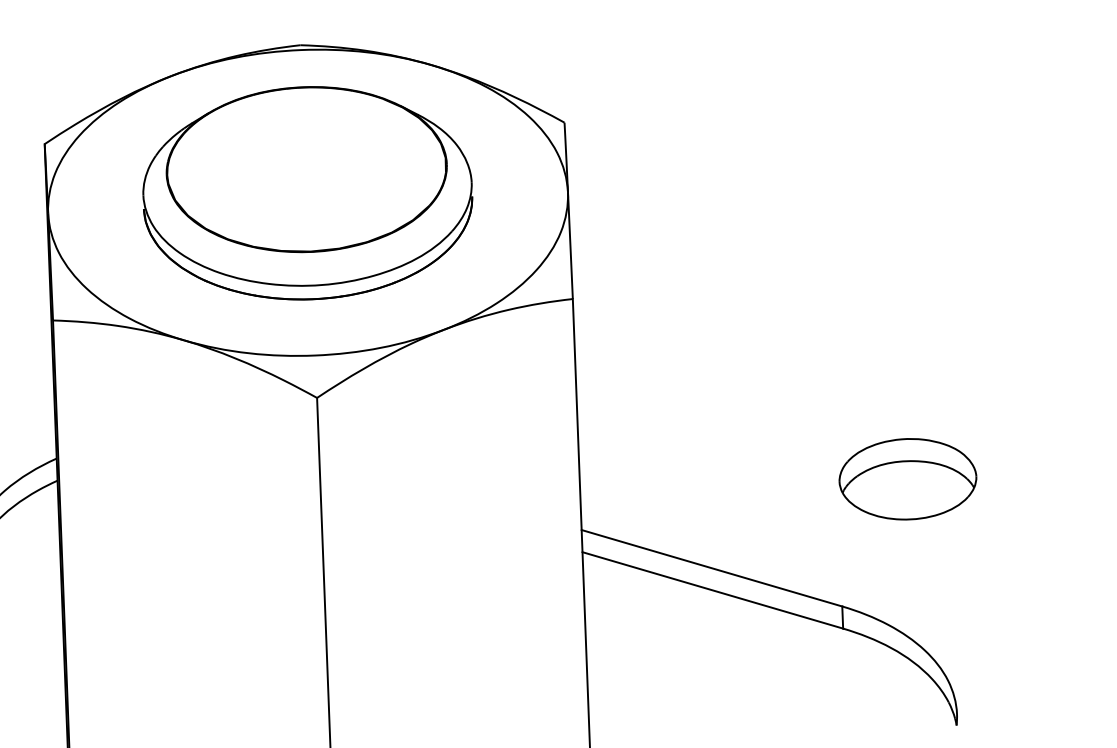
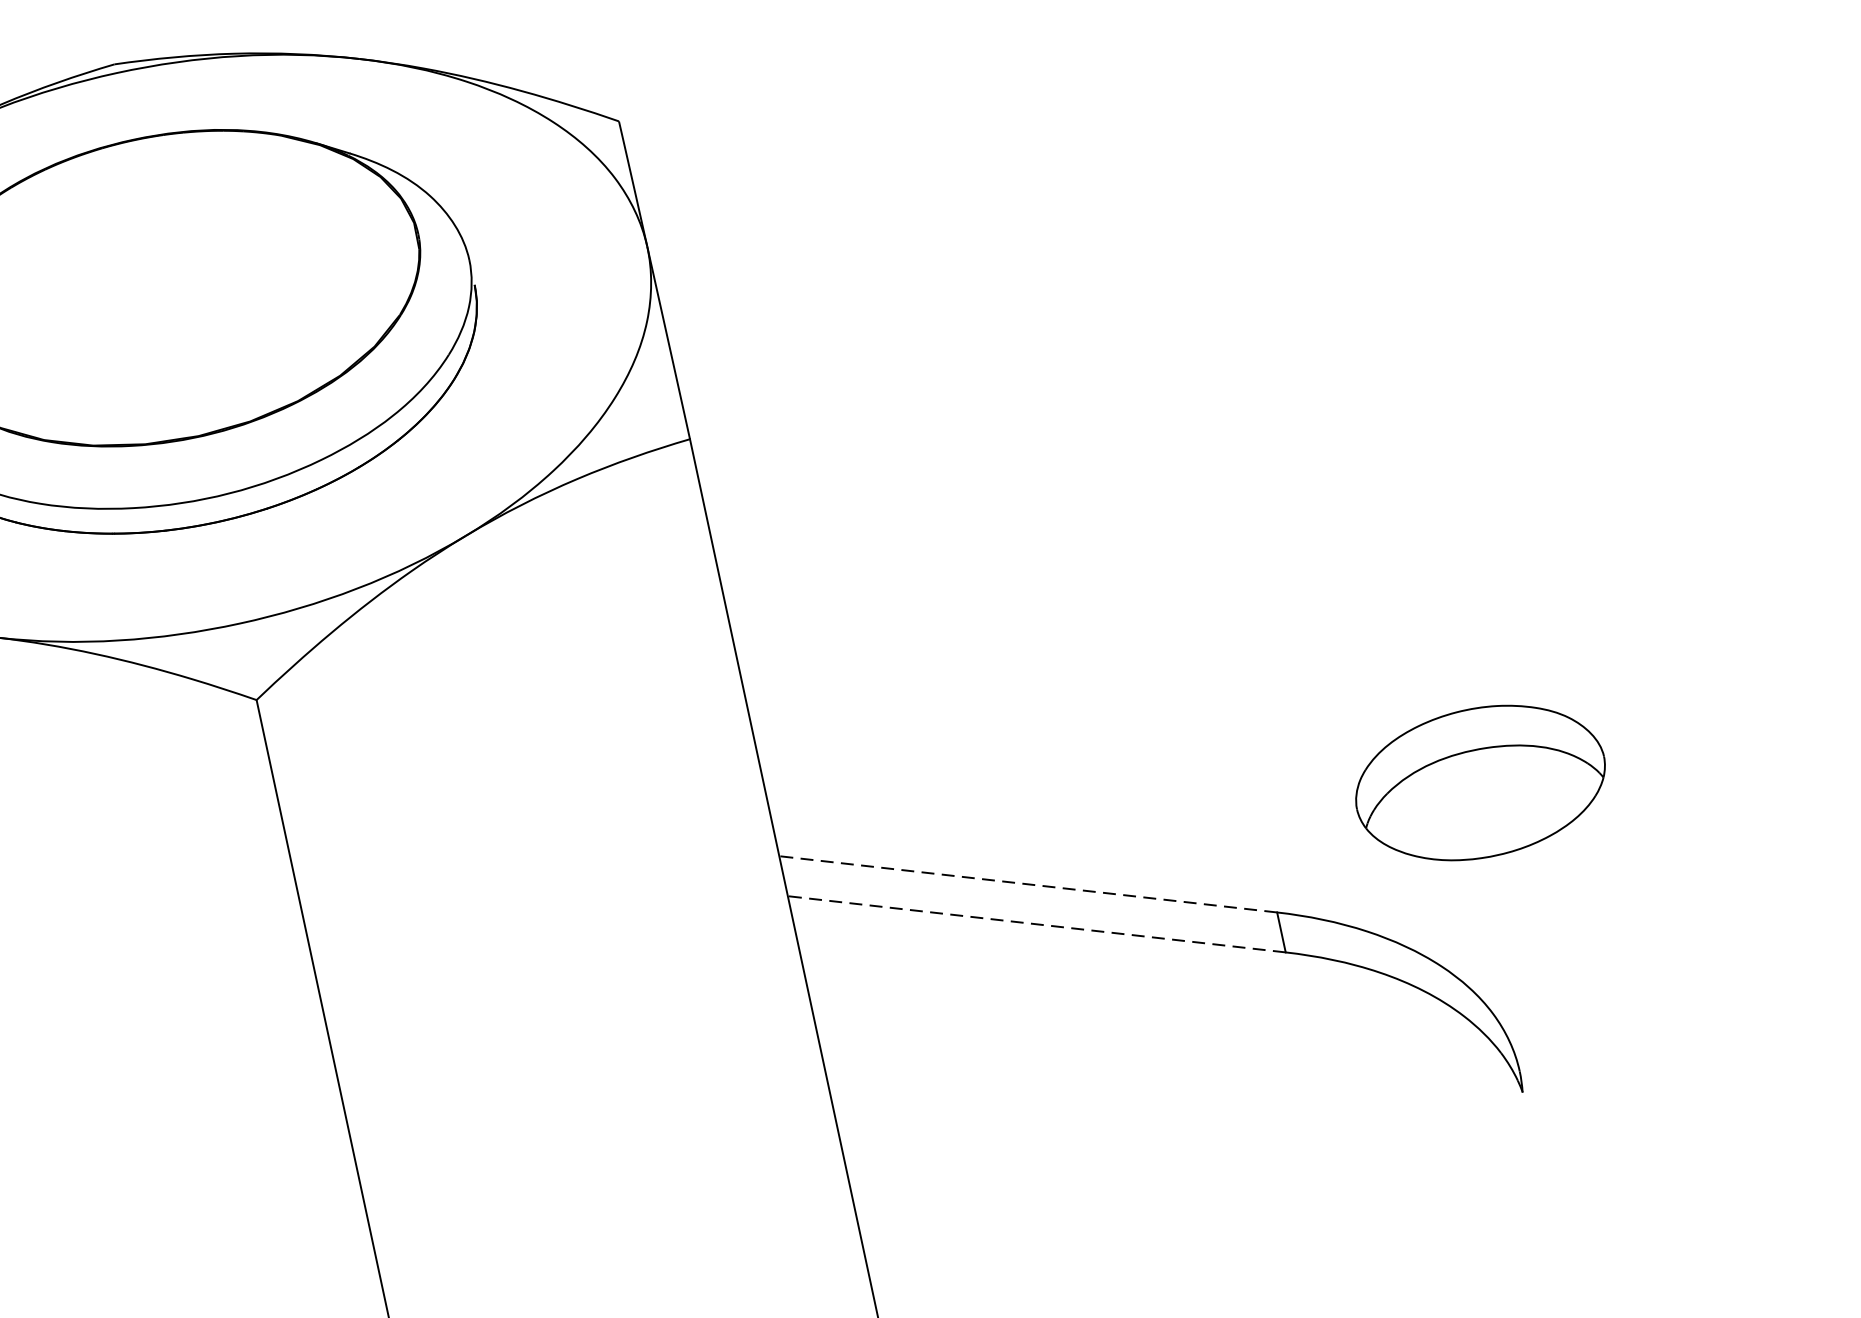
part: (907, 479) -> (1479, 783), moved
line: (711, 568) -> (1027, 884), solid -> dashed
line: (712, 590) -> (1036, 924), solid -> dashed

